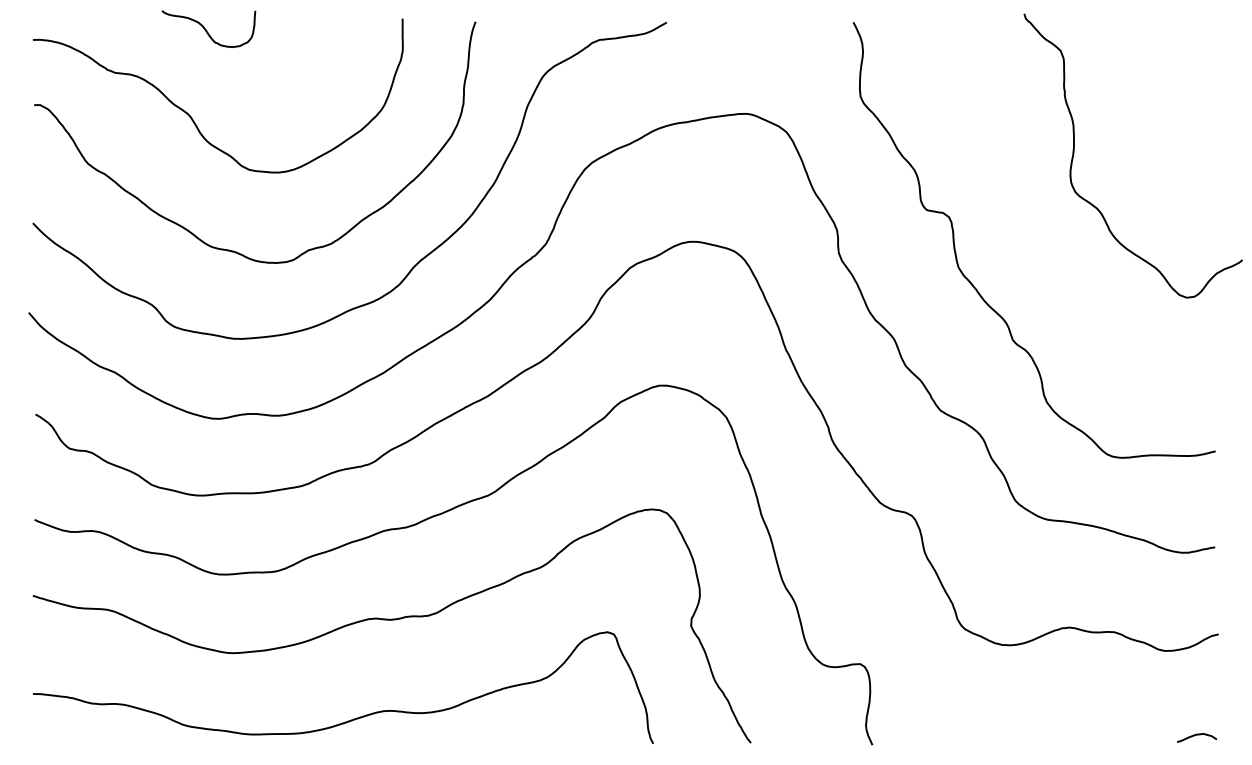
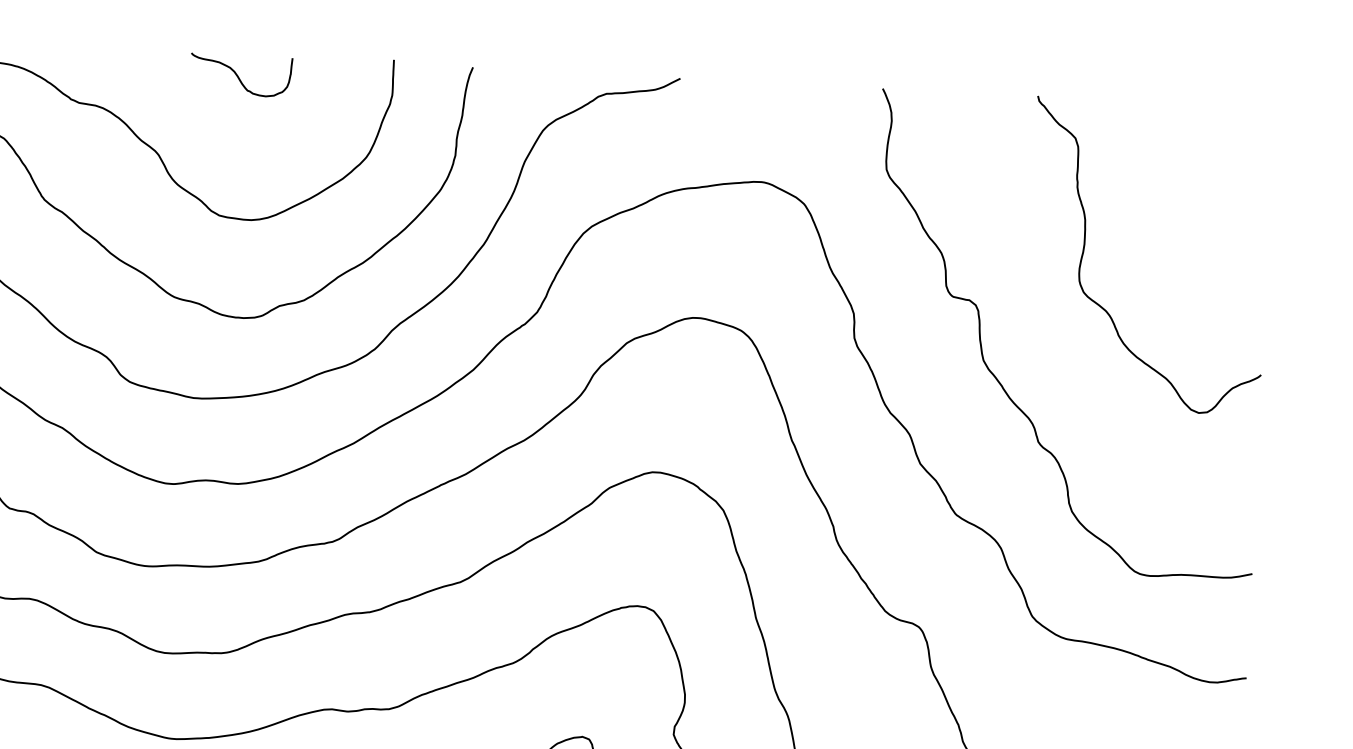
curve: (207, 30) -> (239, 76), moved
curve: (1074, 154) -> (1084, 251), moved

